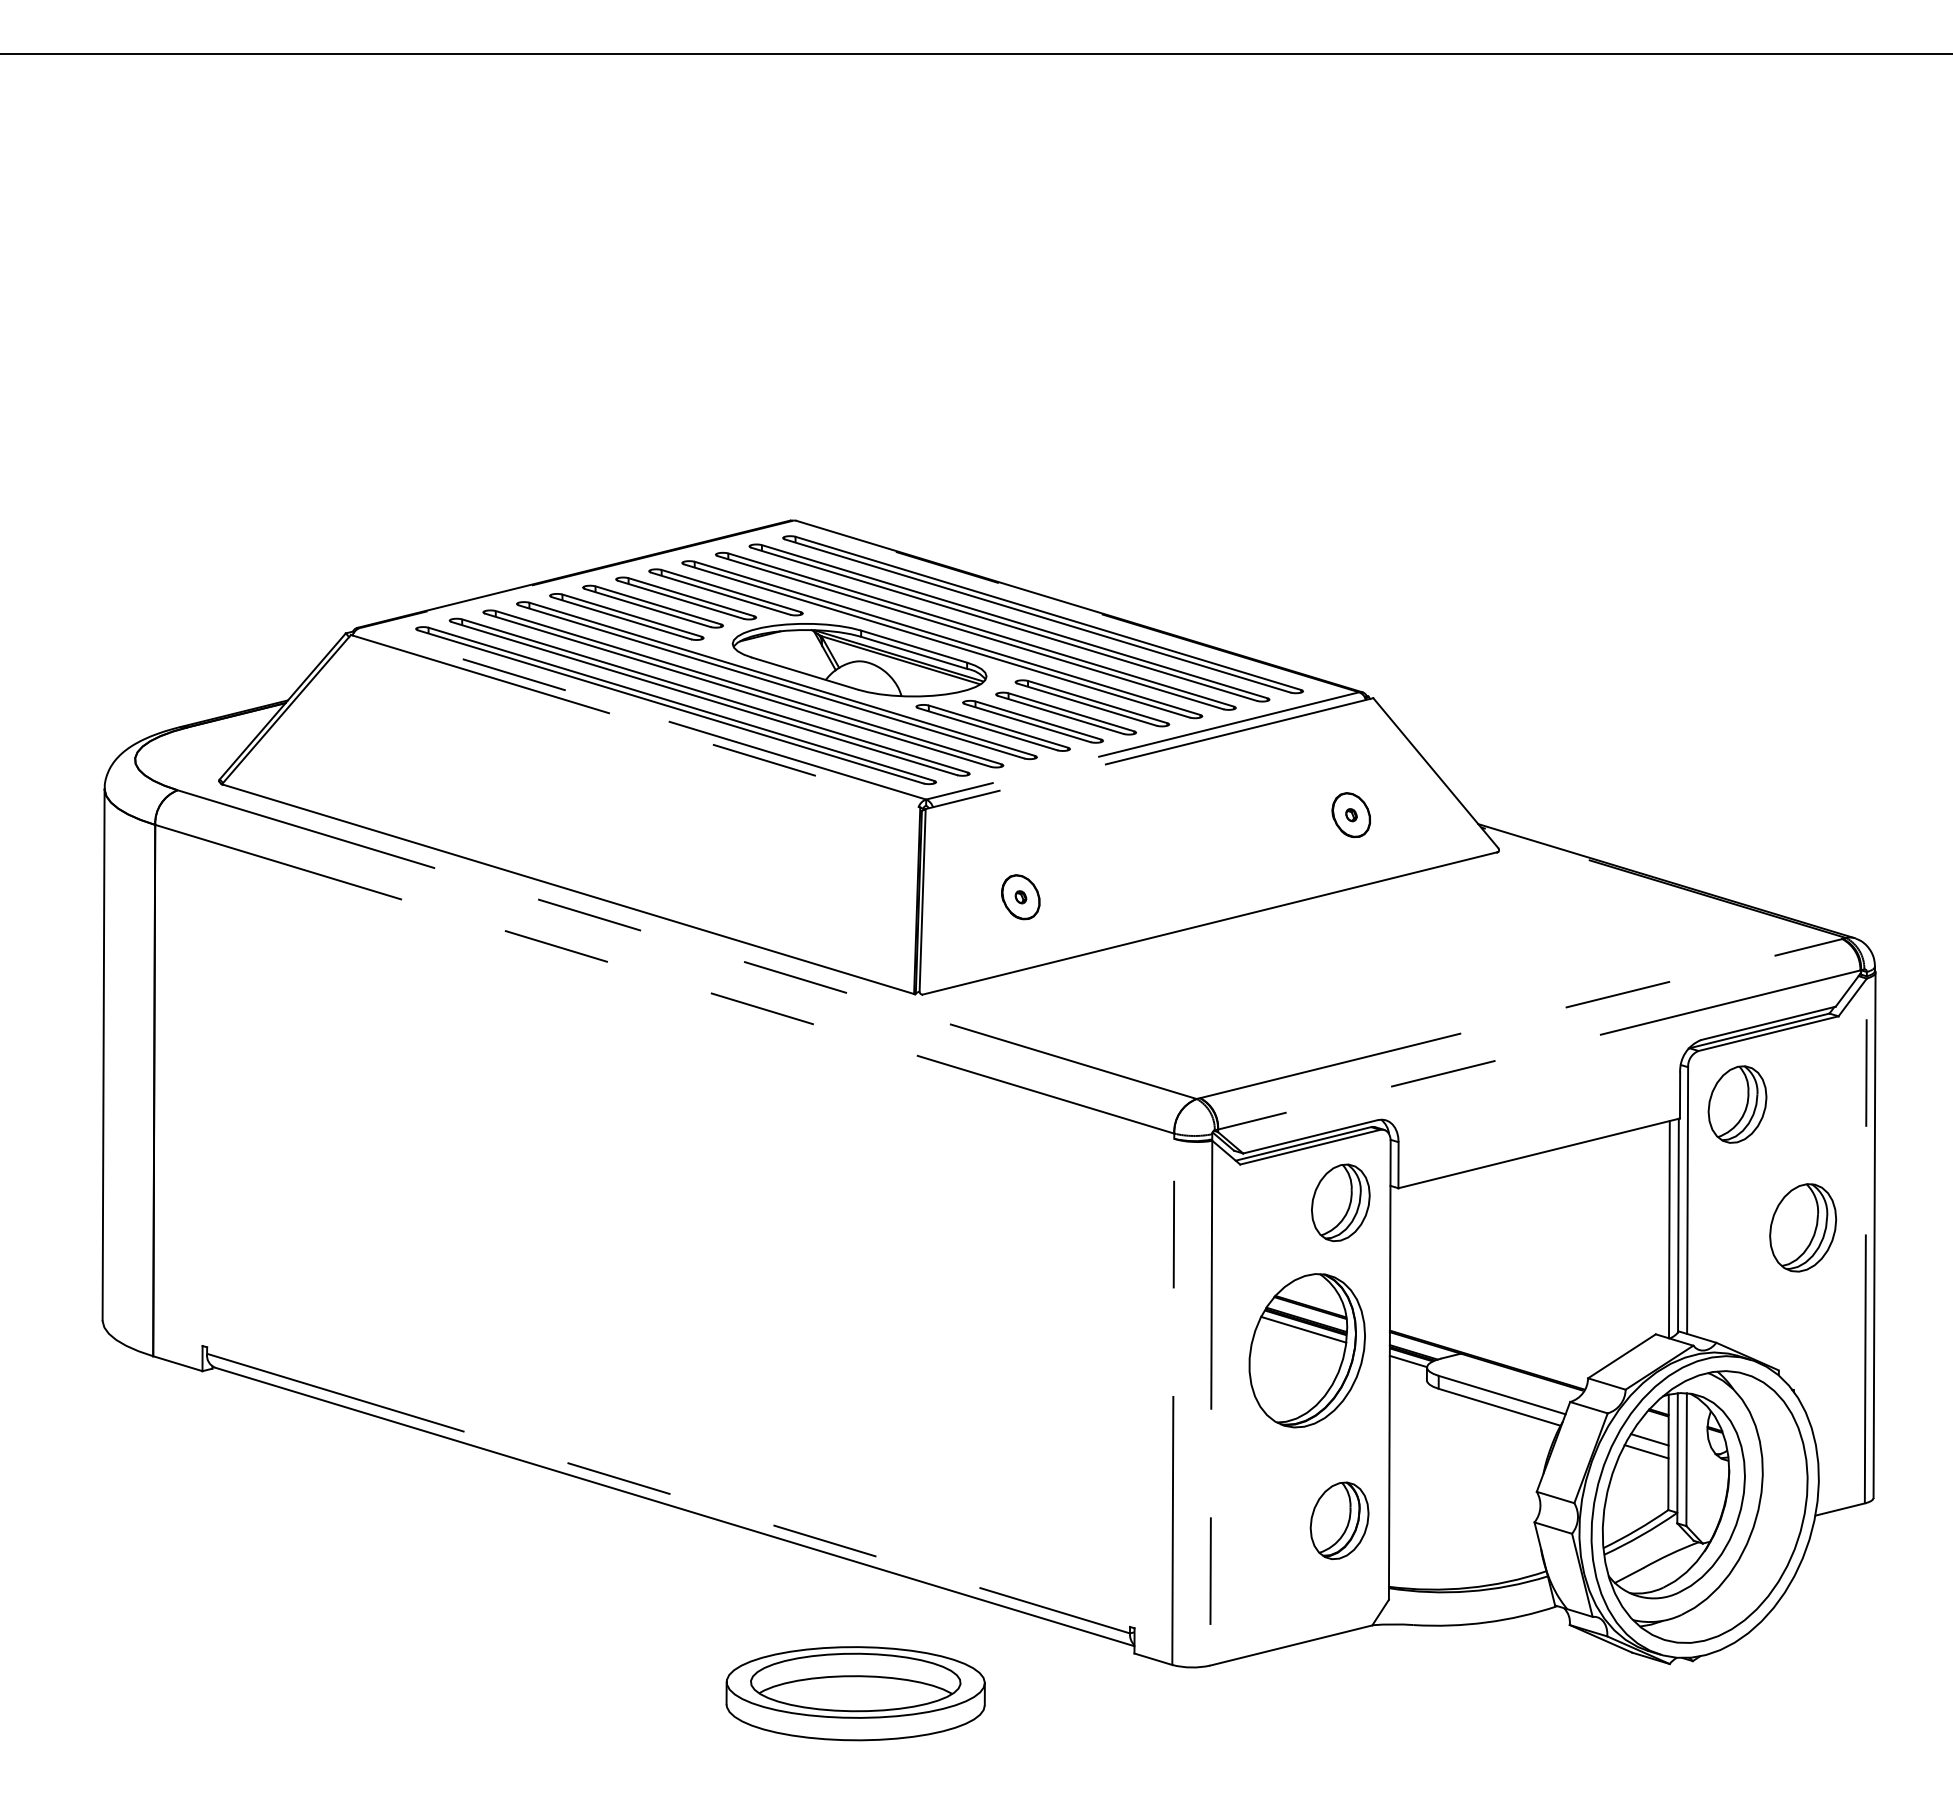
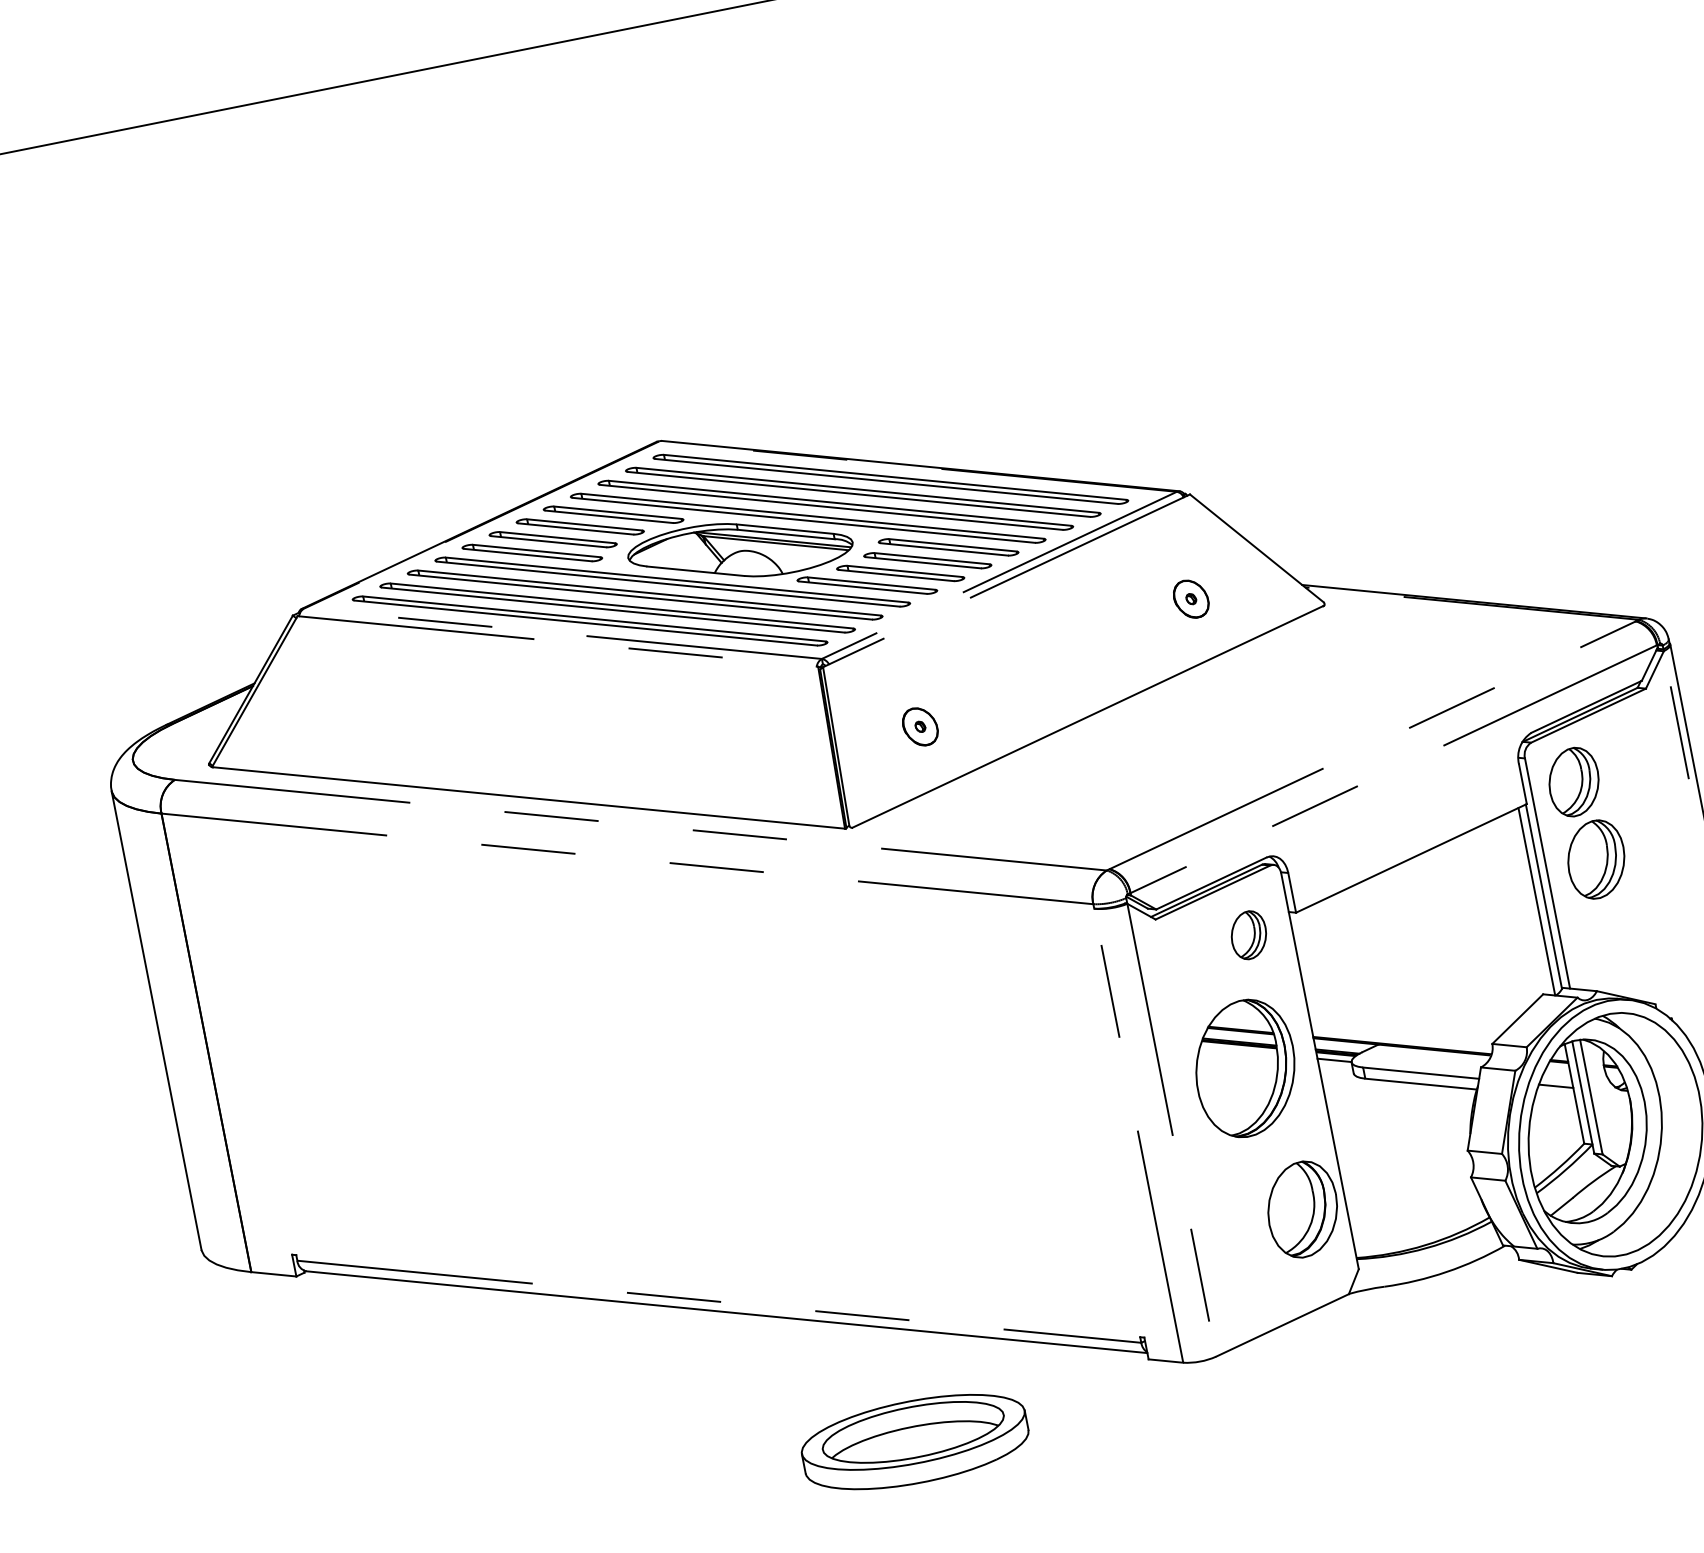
part: (1340, 1202) -> (1248, 934), size x0.7
part: (1803, 1227) -> (1596, 859), moved
line: (1303, 1329) -> (1238, 1050), removed
line: (1646, 1451) -> (1555, 1096), removed
part: (1339, 1520) -> (1302, 1209), size x1.4

